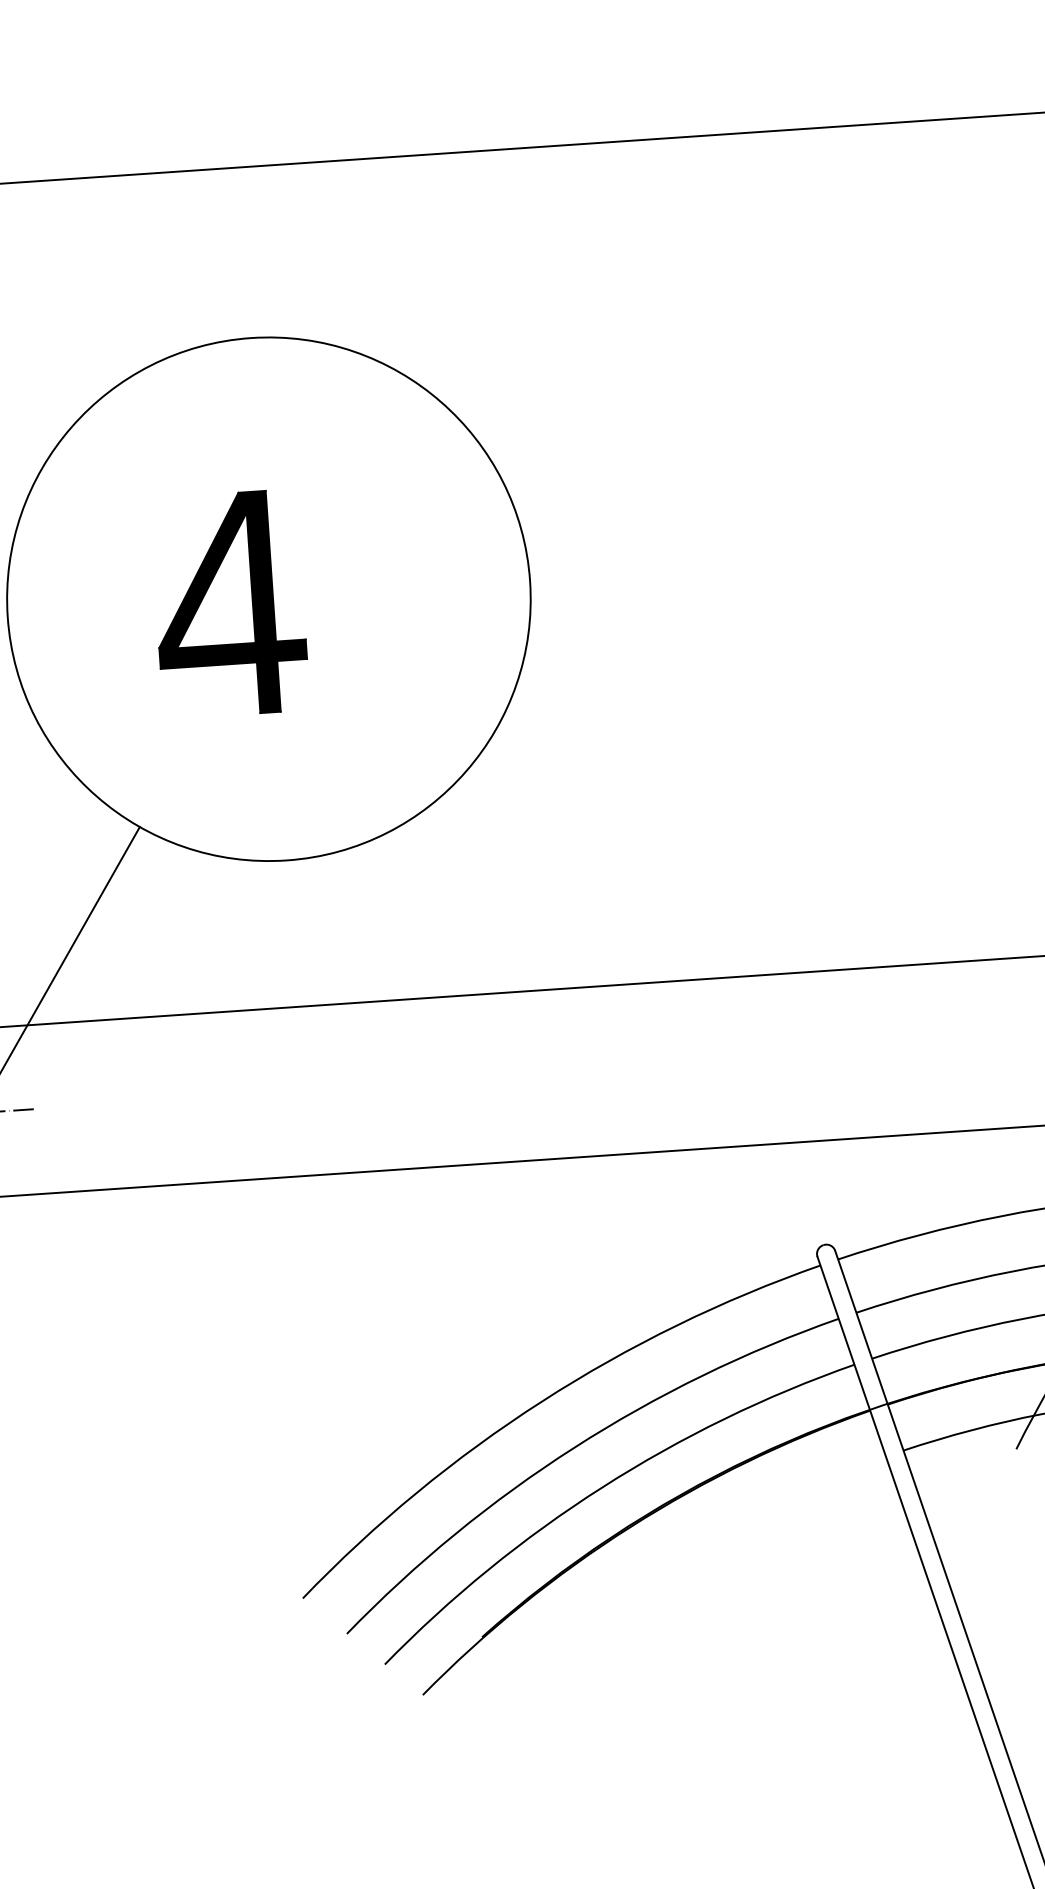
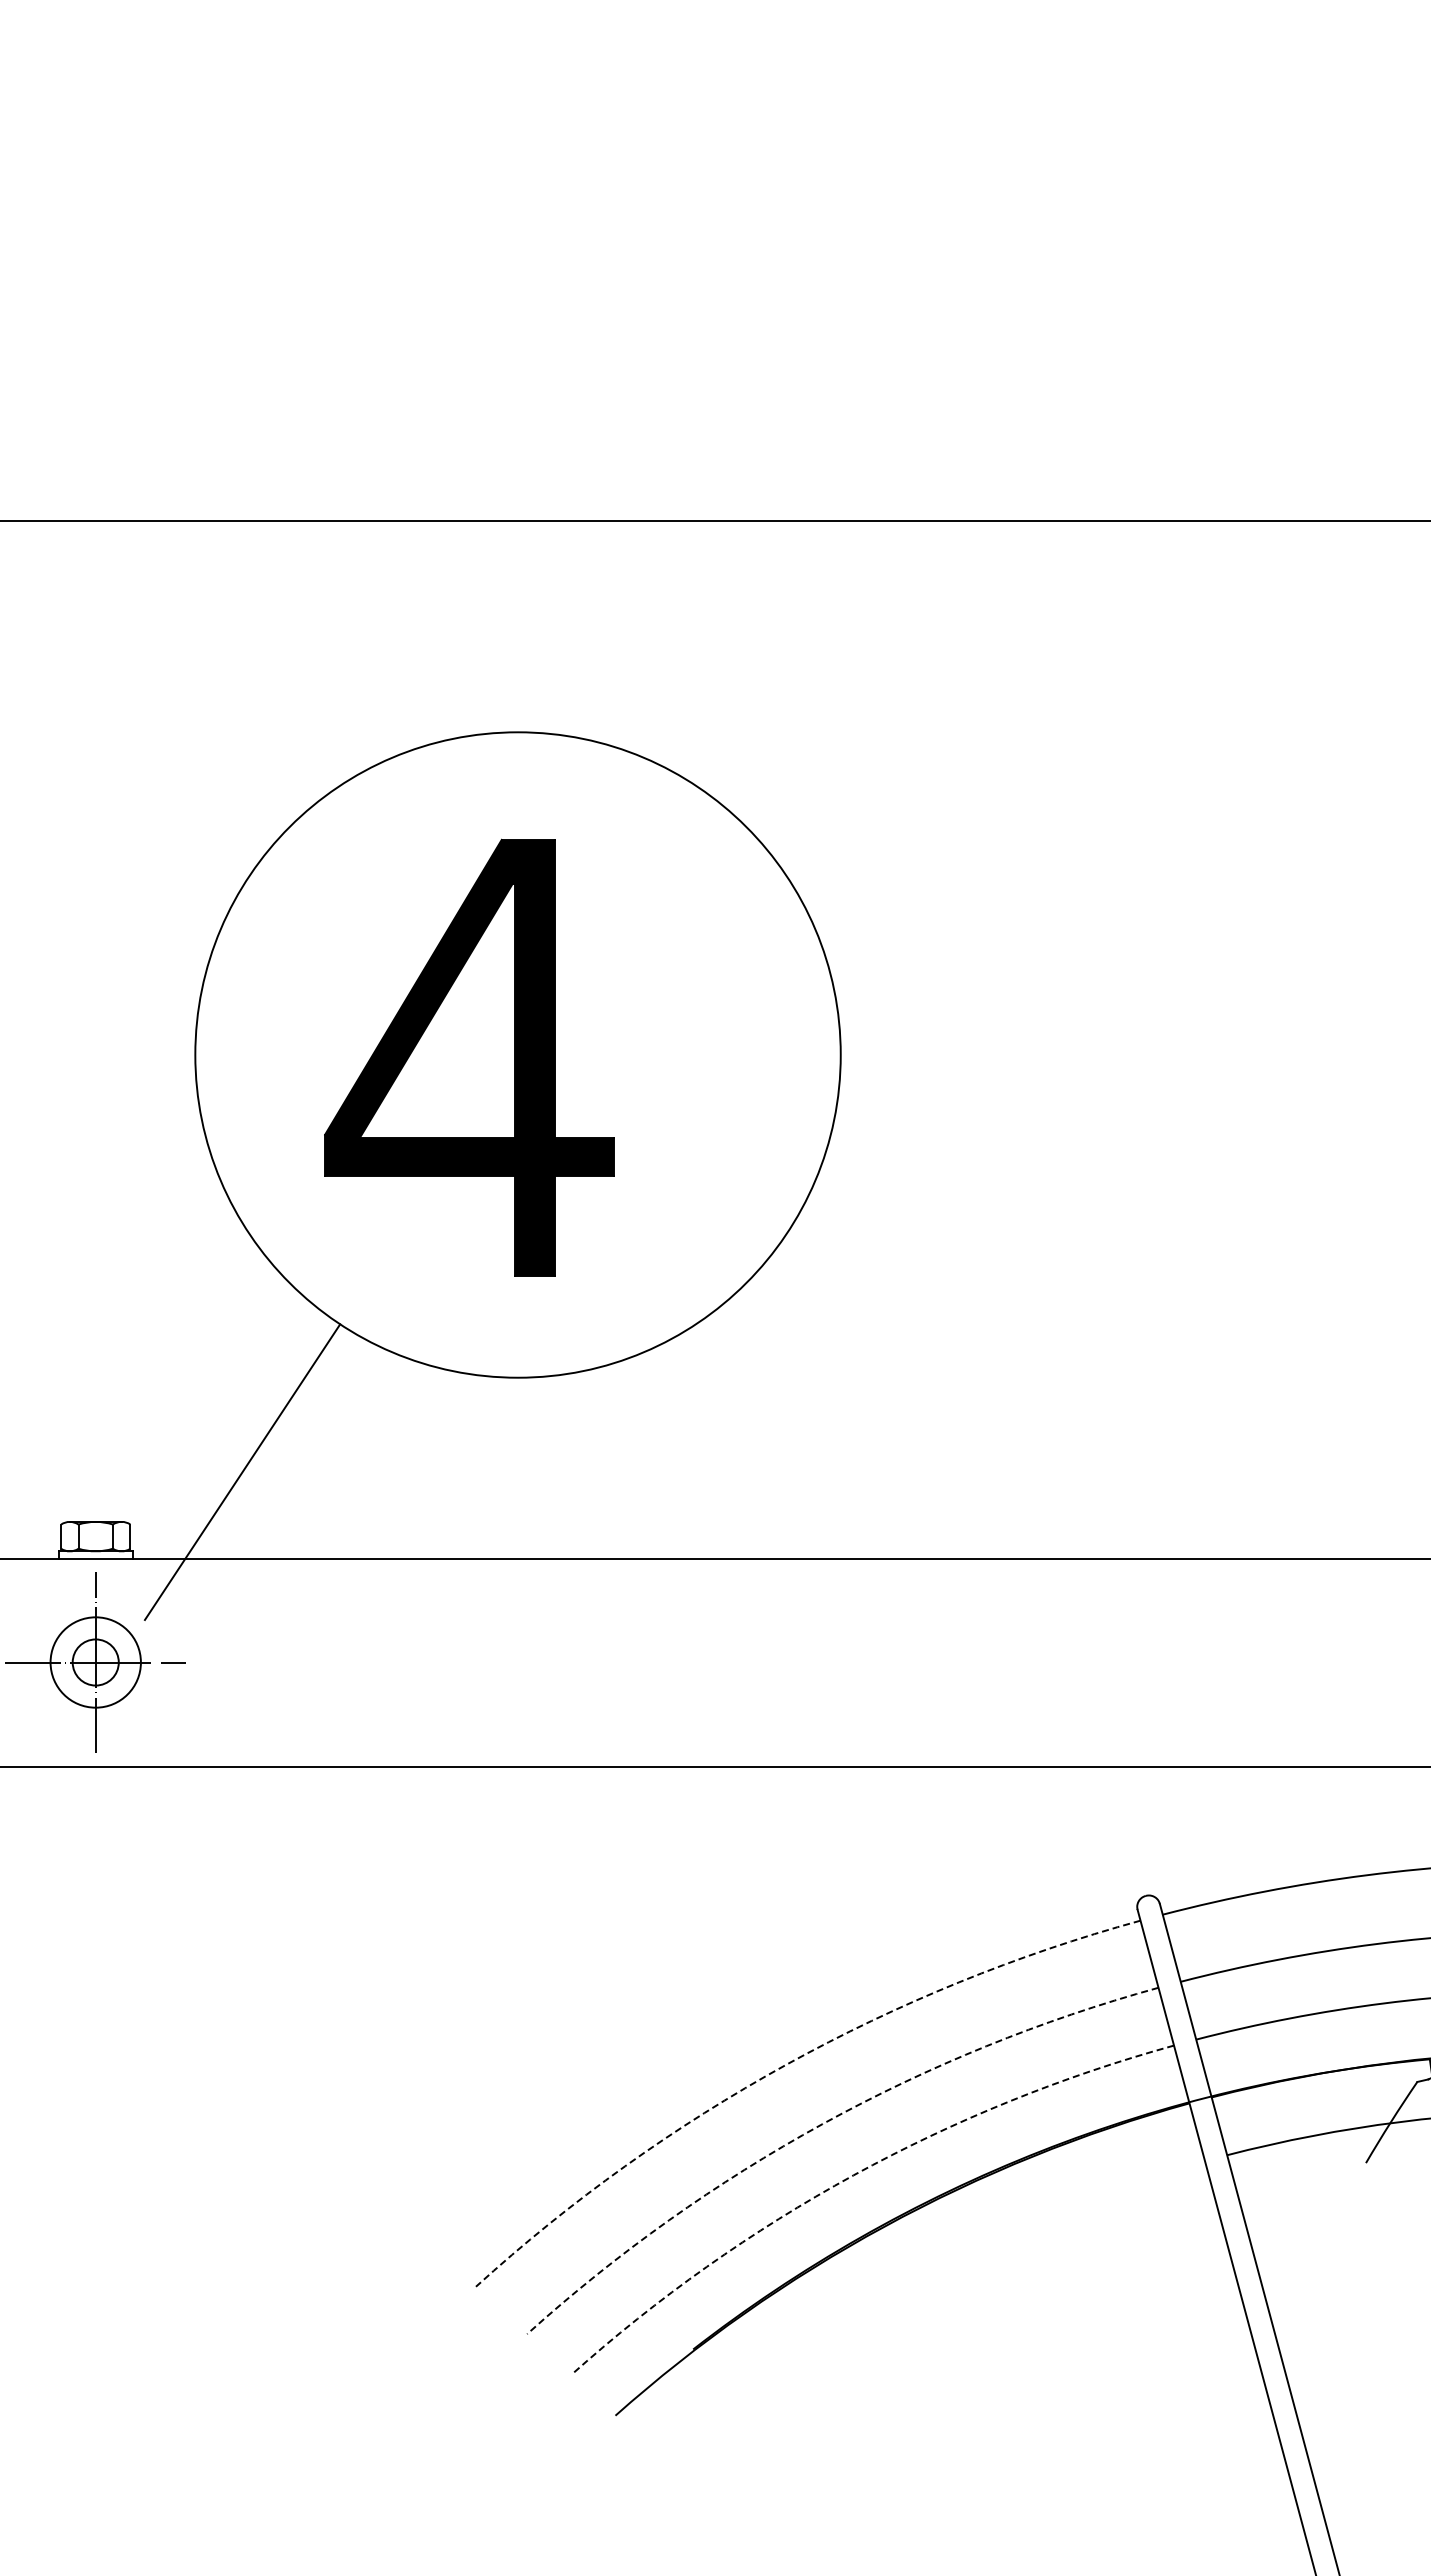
part: (229, 603) -> (469, 1057), size x1.6
arc: (541, 1401) -> (786, 2064), solid -> dashed
arc: (574, 1448) -> (822, 2124), solid -> dashed
arc: (602, 1487) -> (853, 2175), solid -> dashed

